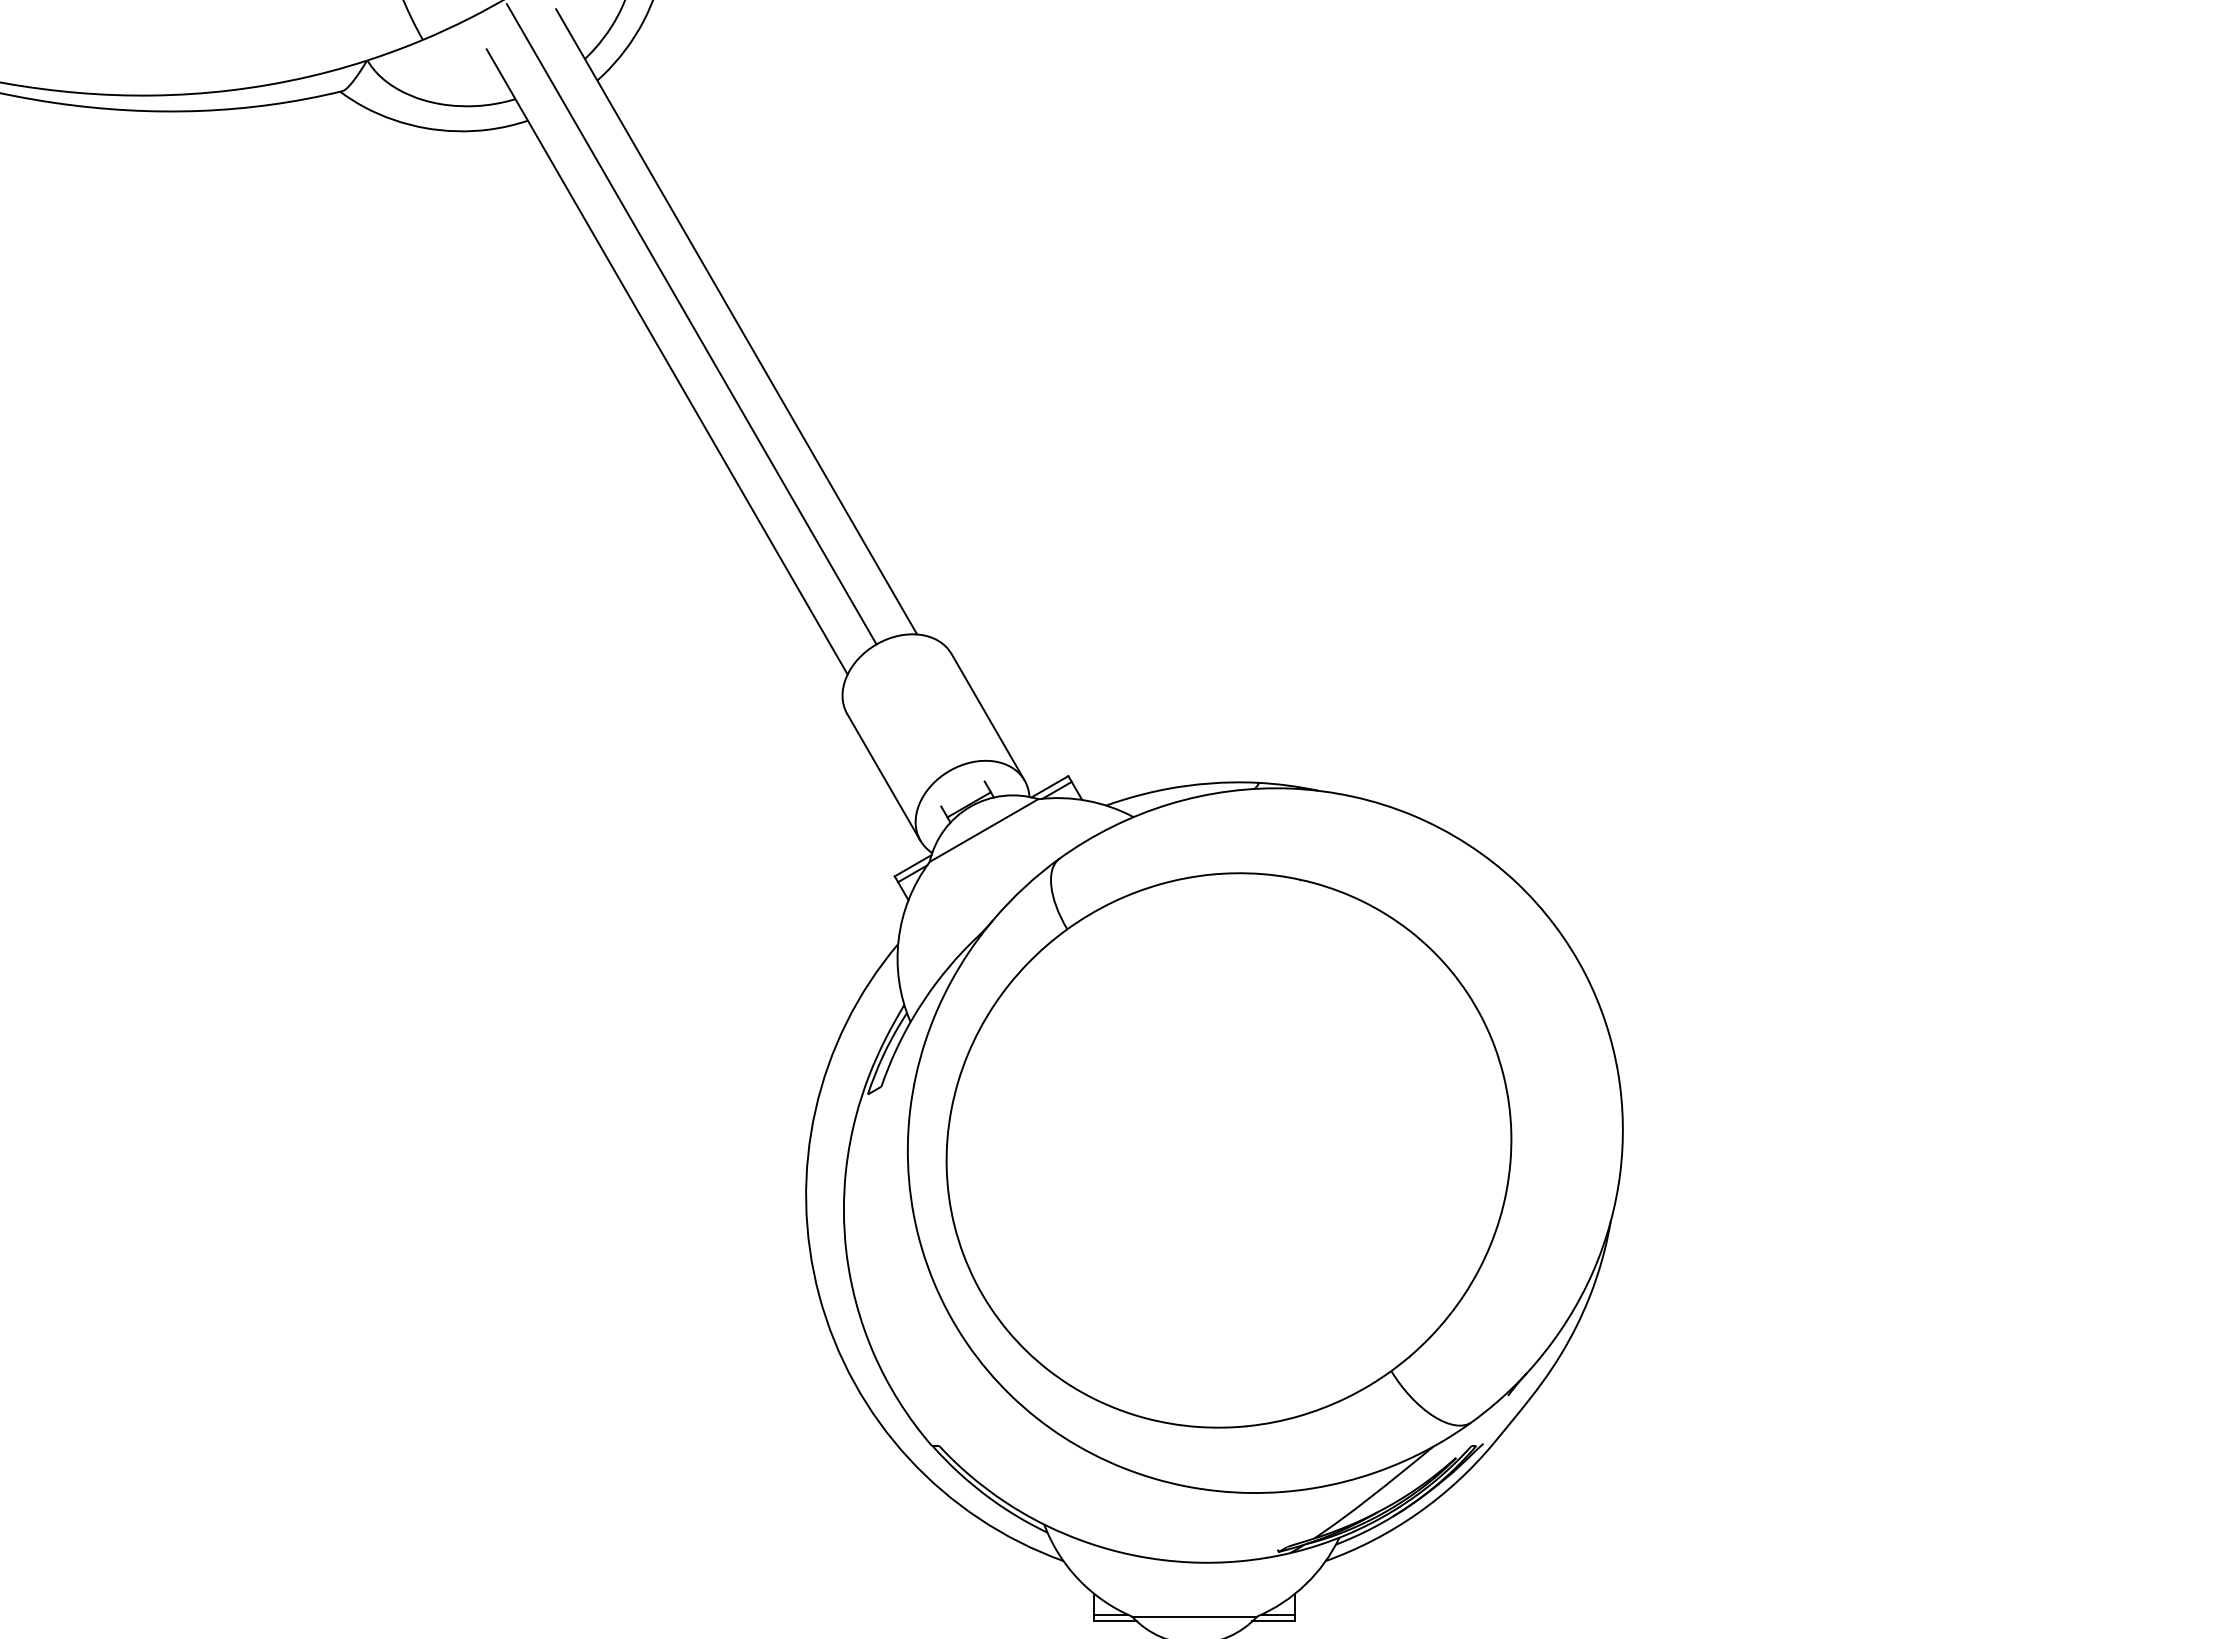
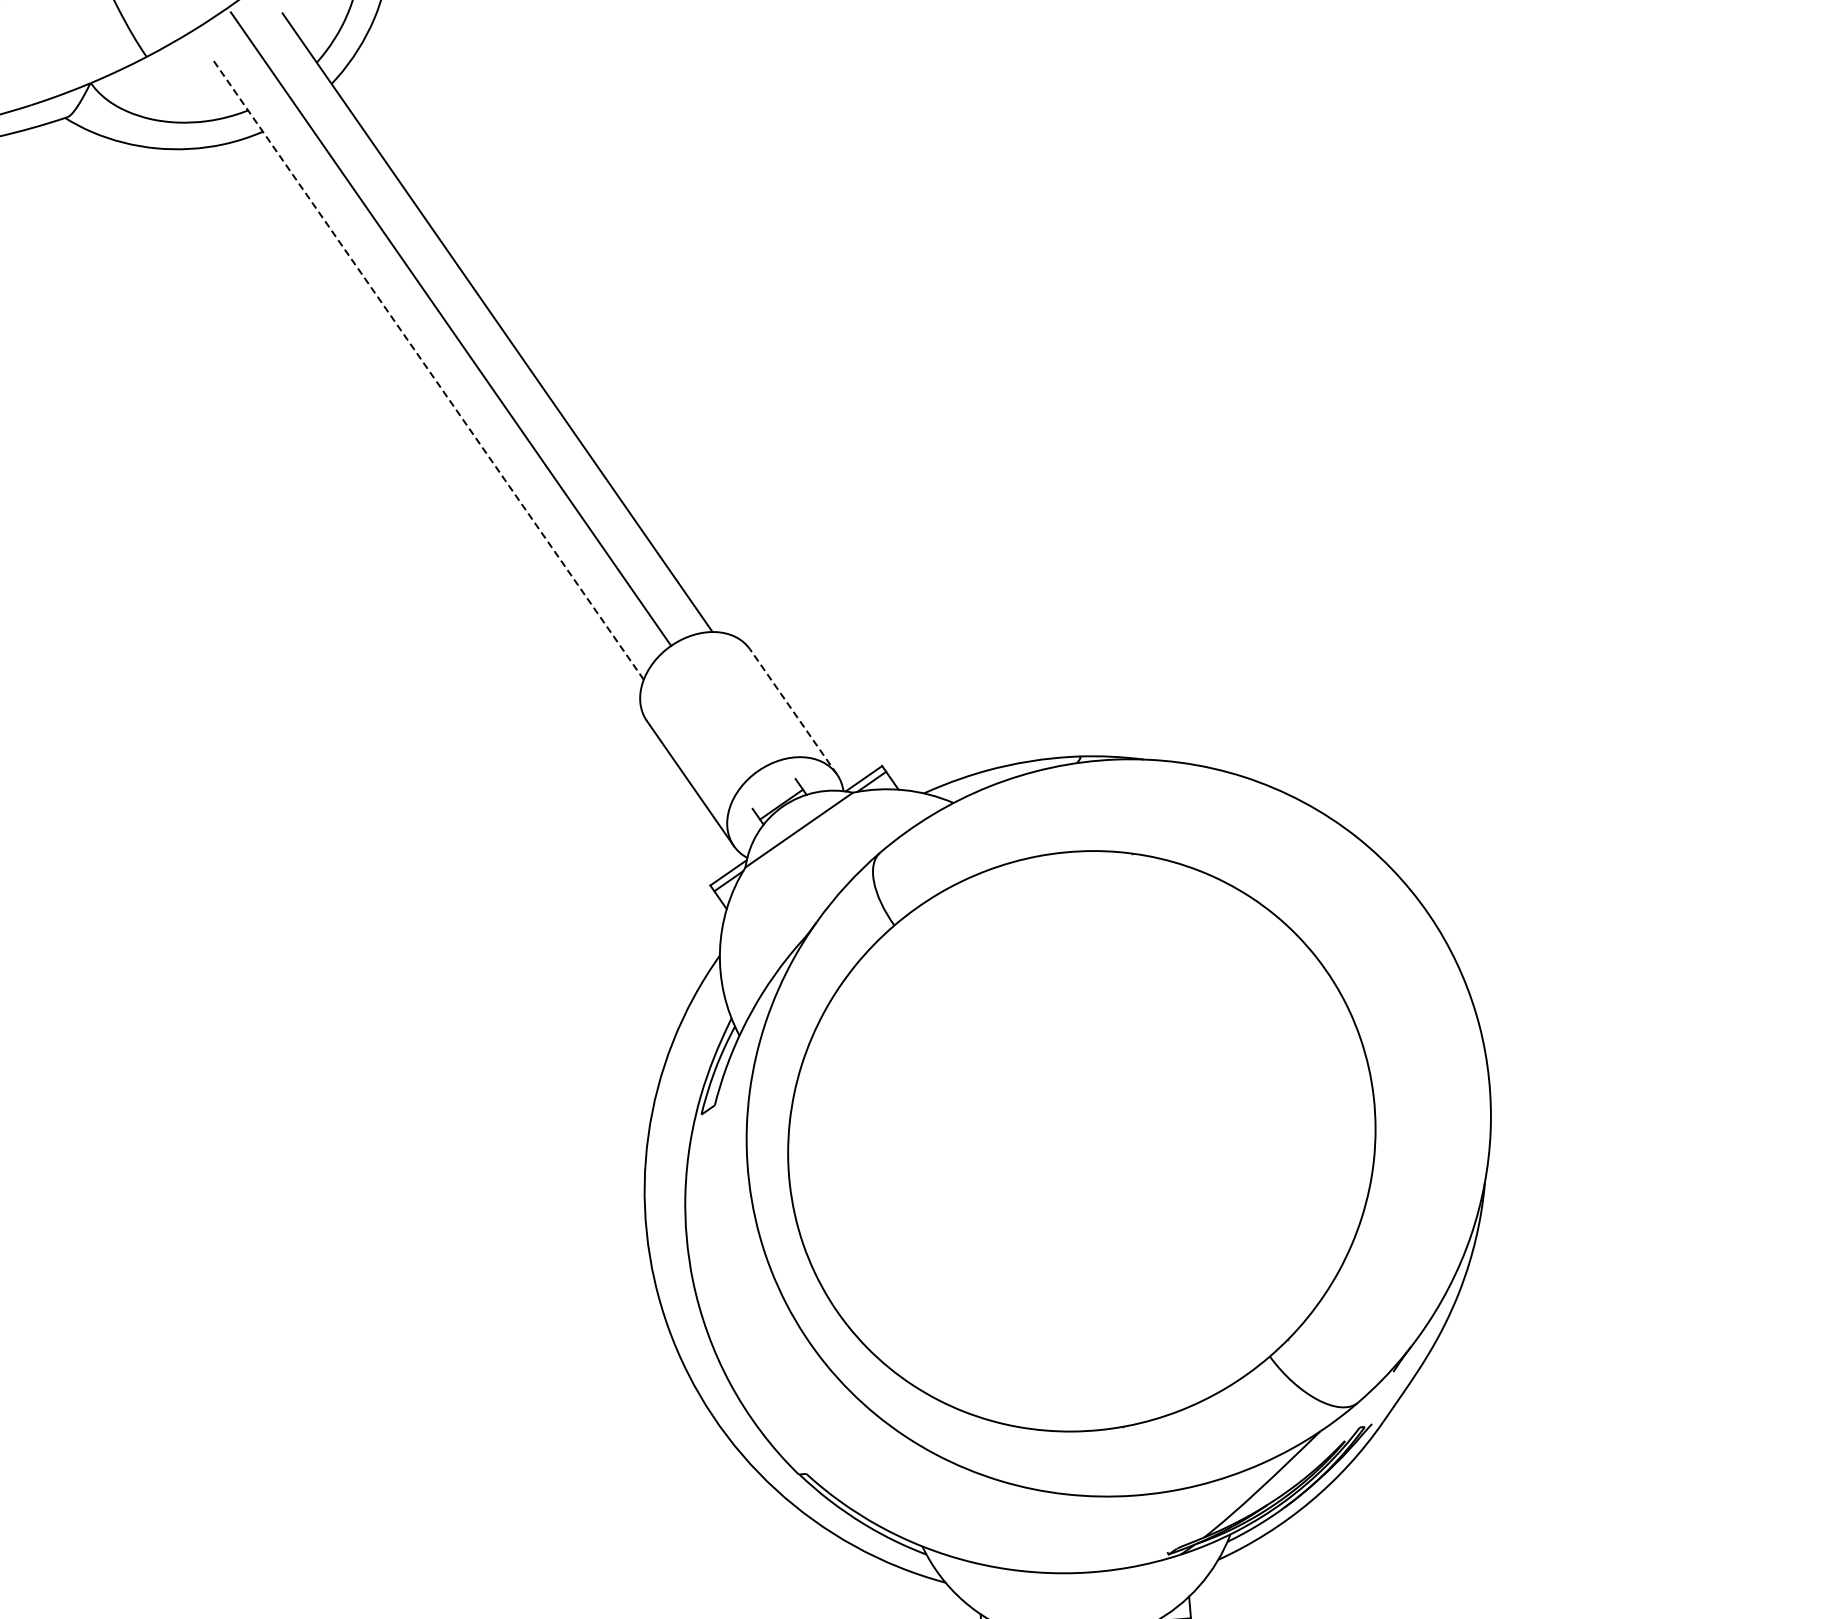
line: (667, 361) -> (429, 369), solid -> dashed
line: (987, 716) -> (792, 711), solid -> dashed

